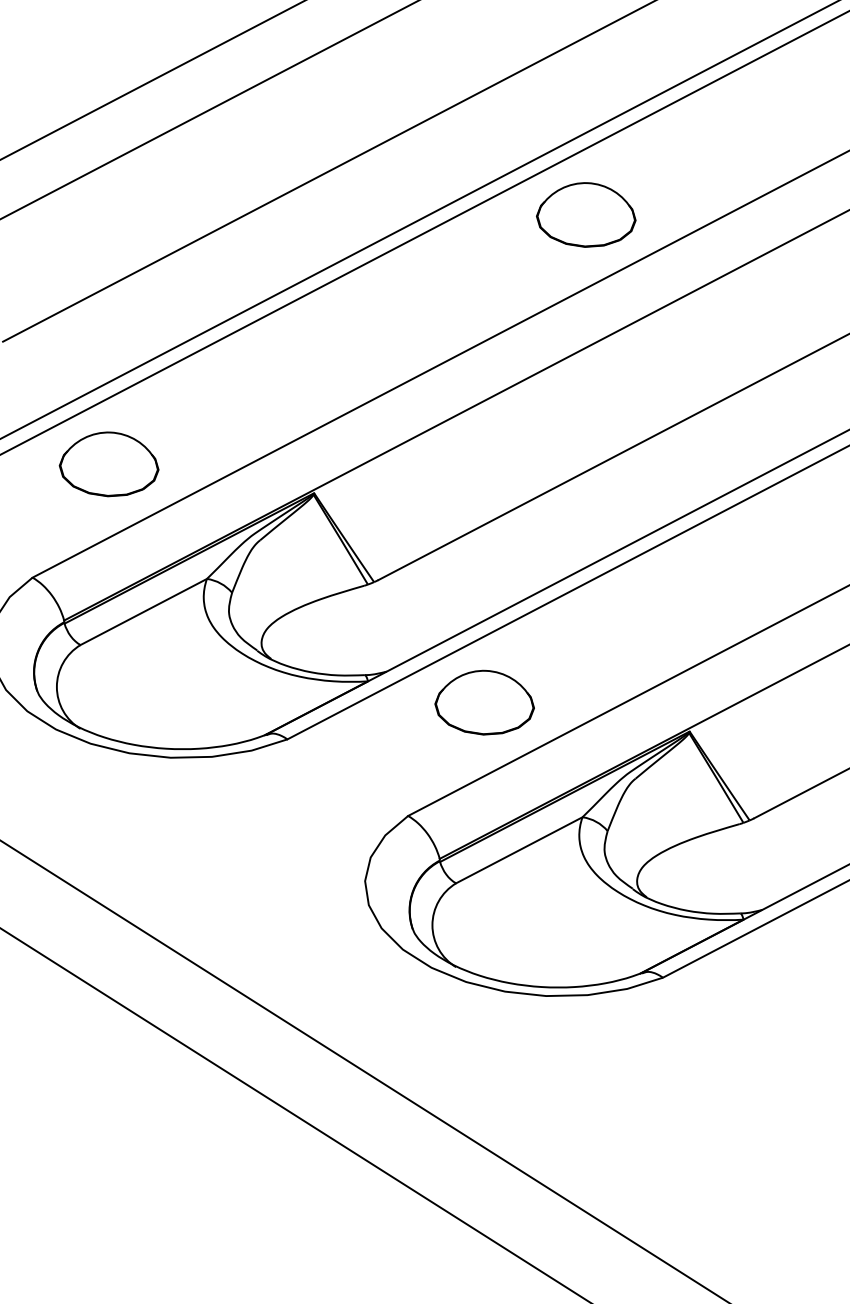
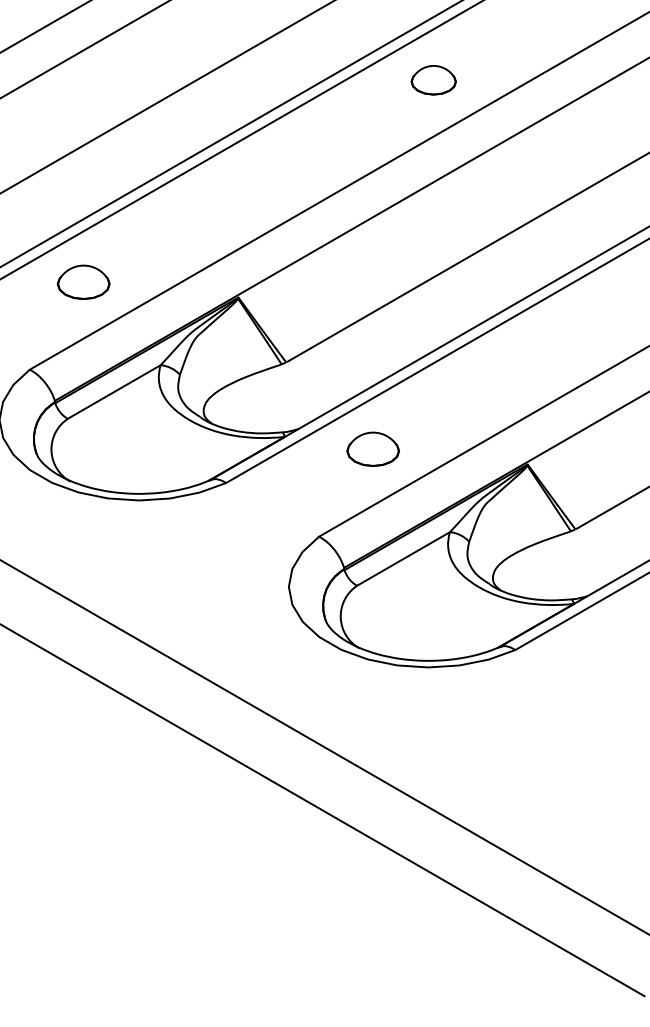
part: (585, 215) -> (433, 80), size x0.6
part: (108, 464) -> (83, 282), size x0.7
part: (485, 702) -> (373, 449), size x0.7

